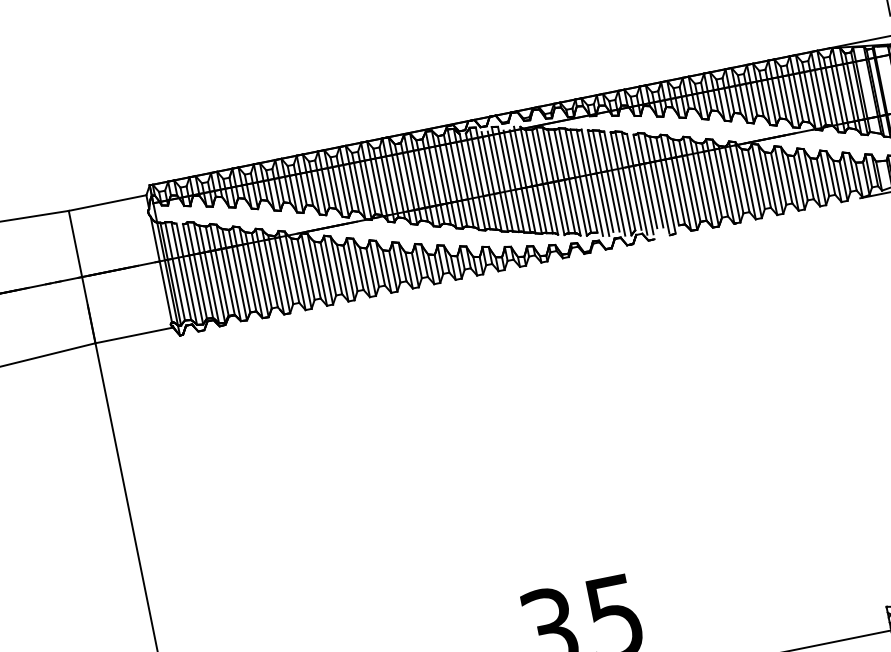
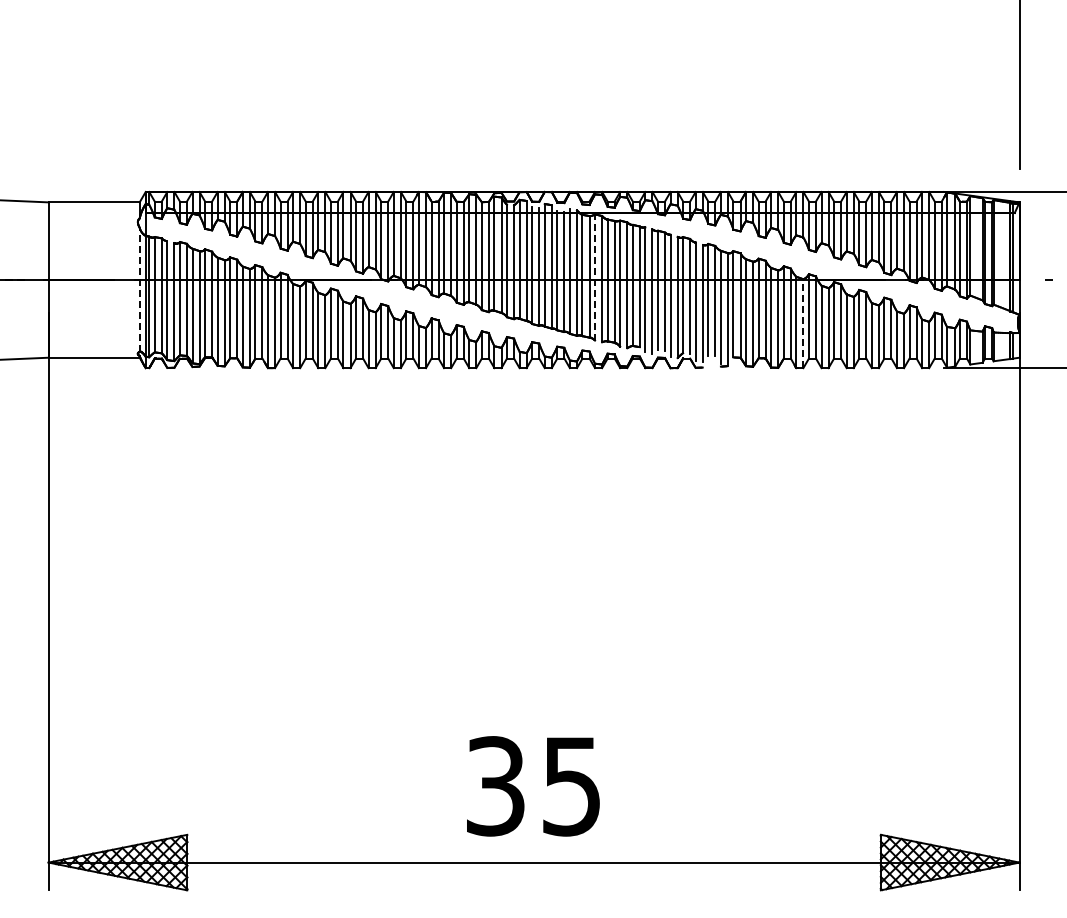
line: (547, 180) -> (595, 276), solid -> dashed
line: (732, 184) -> (803, 323), solid -> dashed
line: (161, 269) -> (139, 289), solid -> dashed

